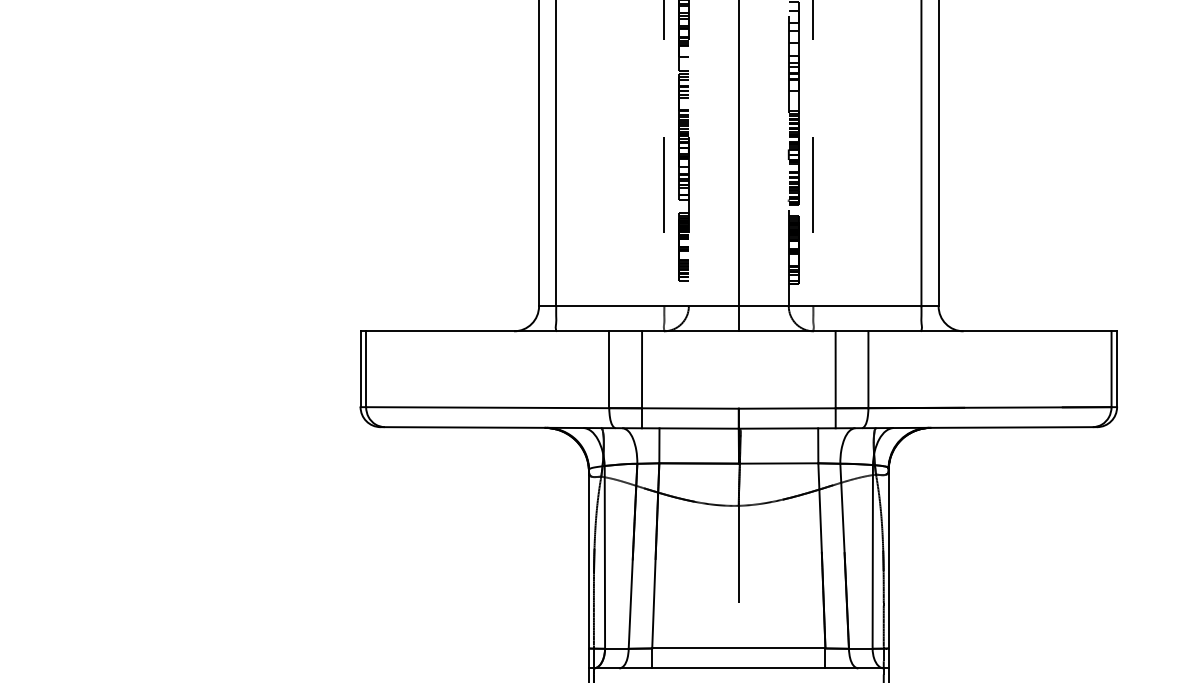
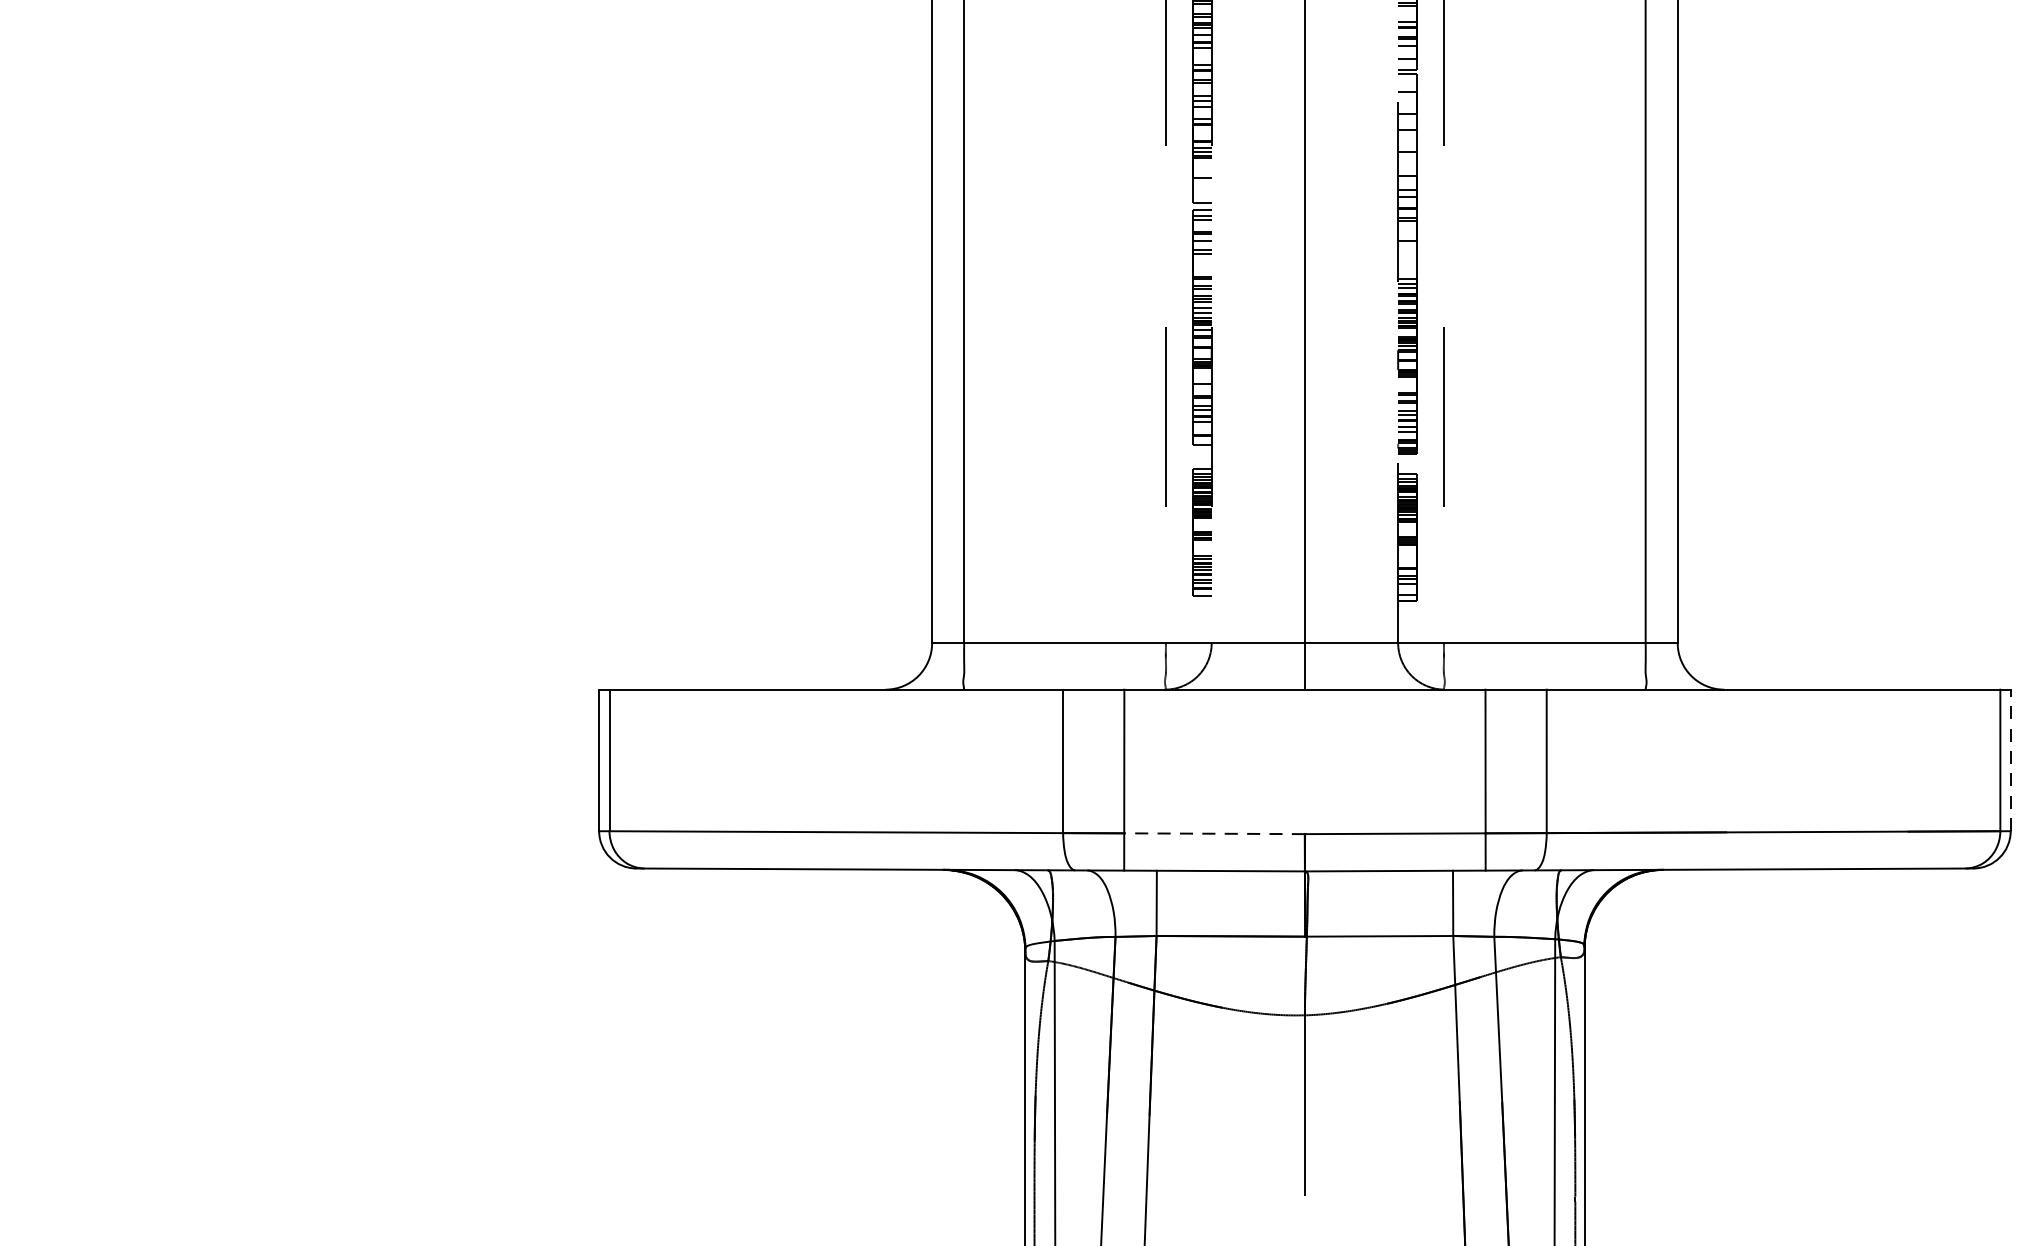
line: (1117, 369) -> (2011, 760), solid -> dashed
line: (689, 408) -> (1212, 833), solid -> dashed

